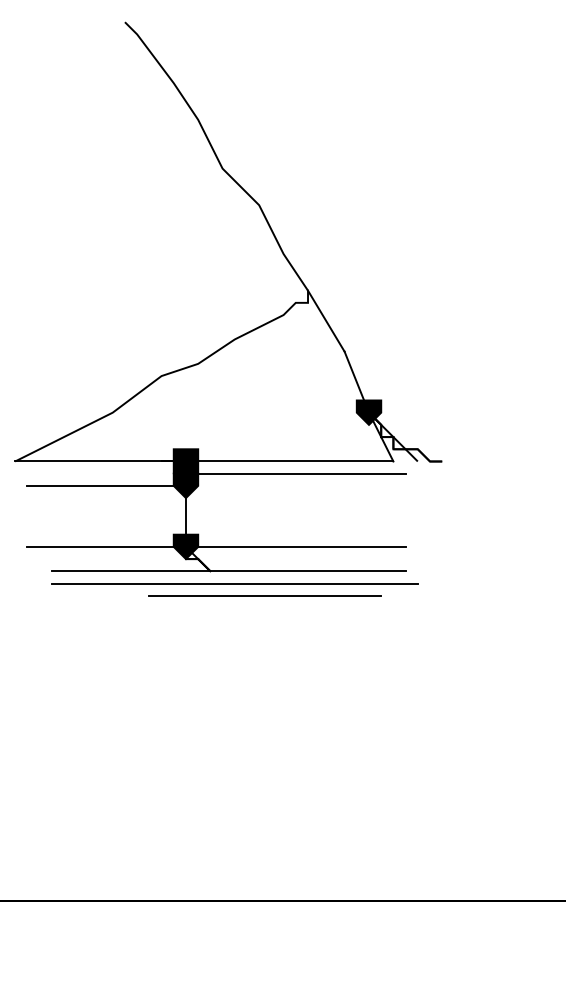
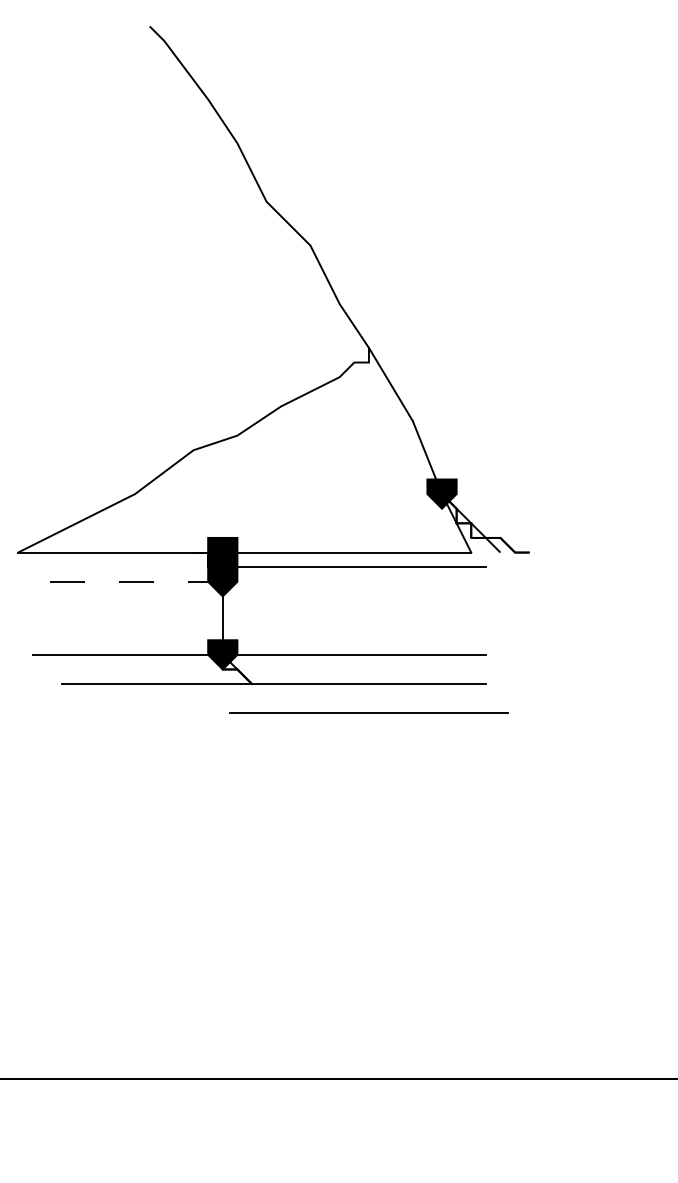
line: (106, 485) -> (127, 581), solid -> dashed
line: (234, 583) -> (280, 698), removed
line: (264, 595) -> (368, 713), moved

